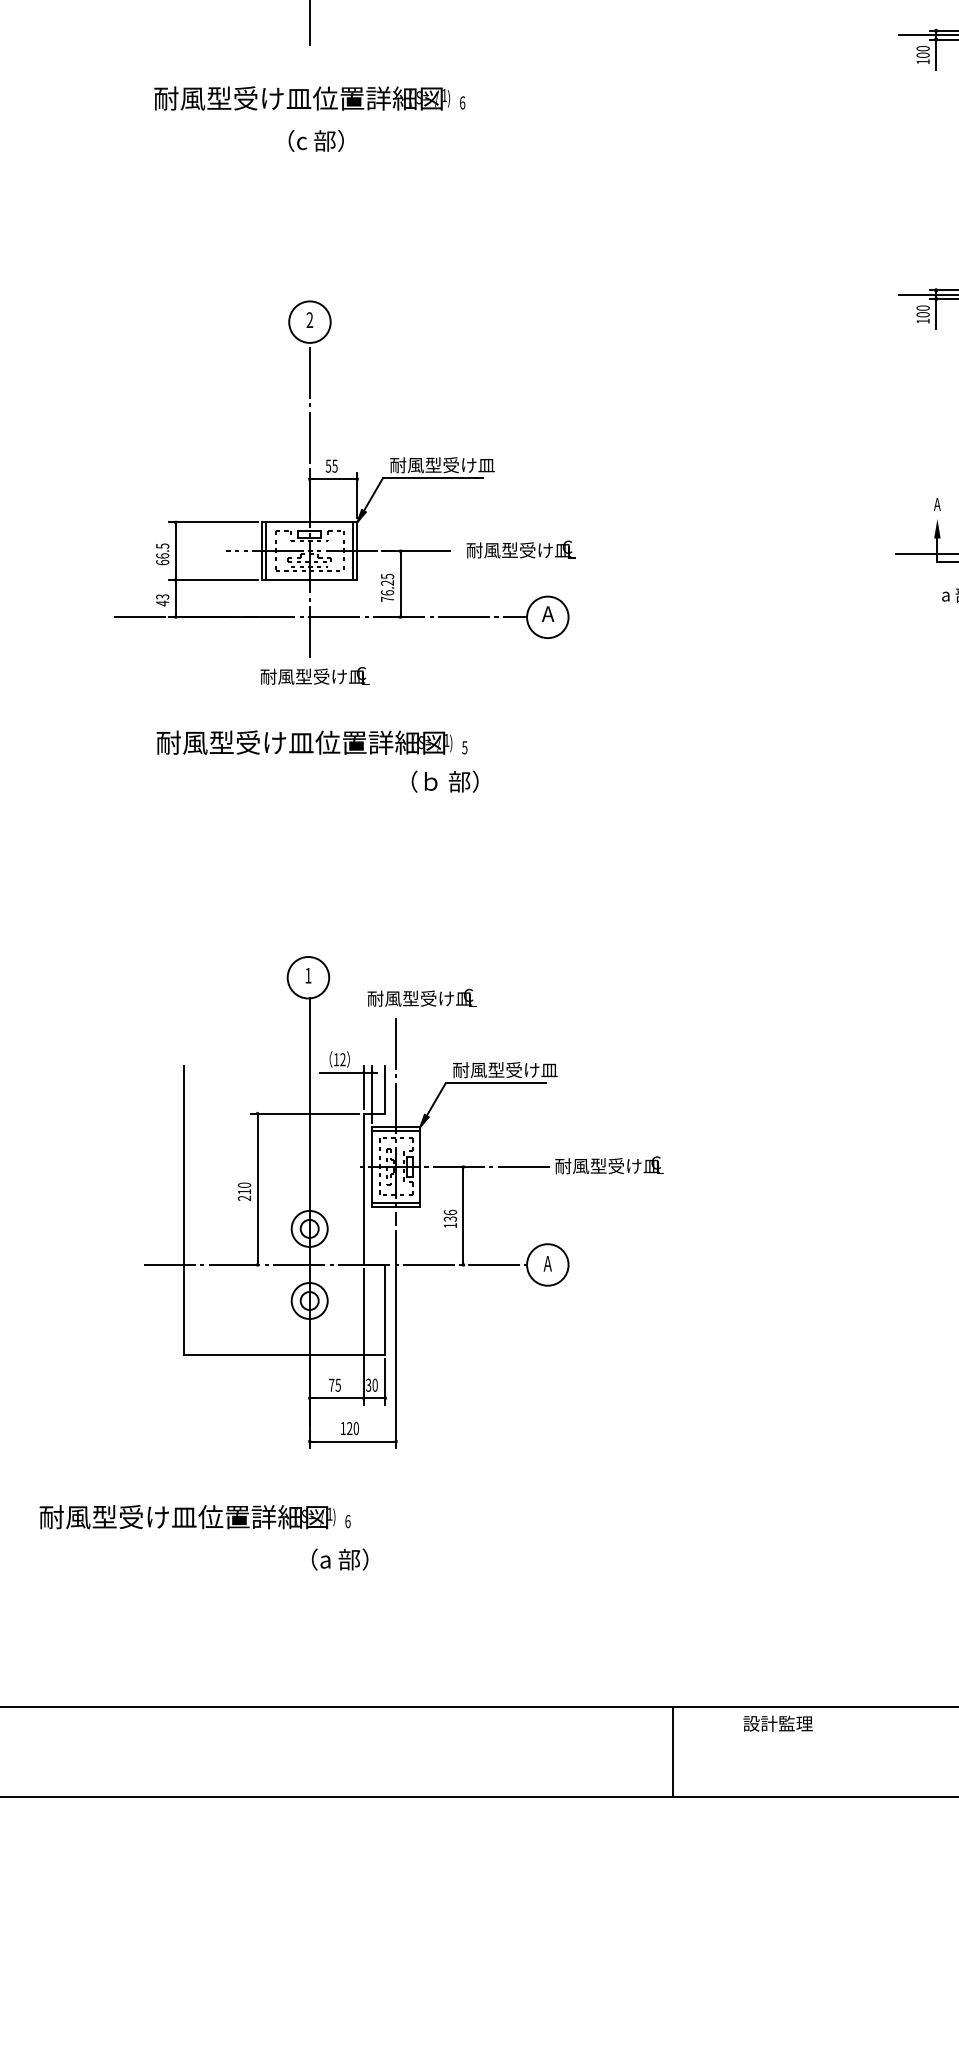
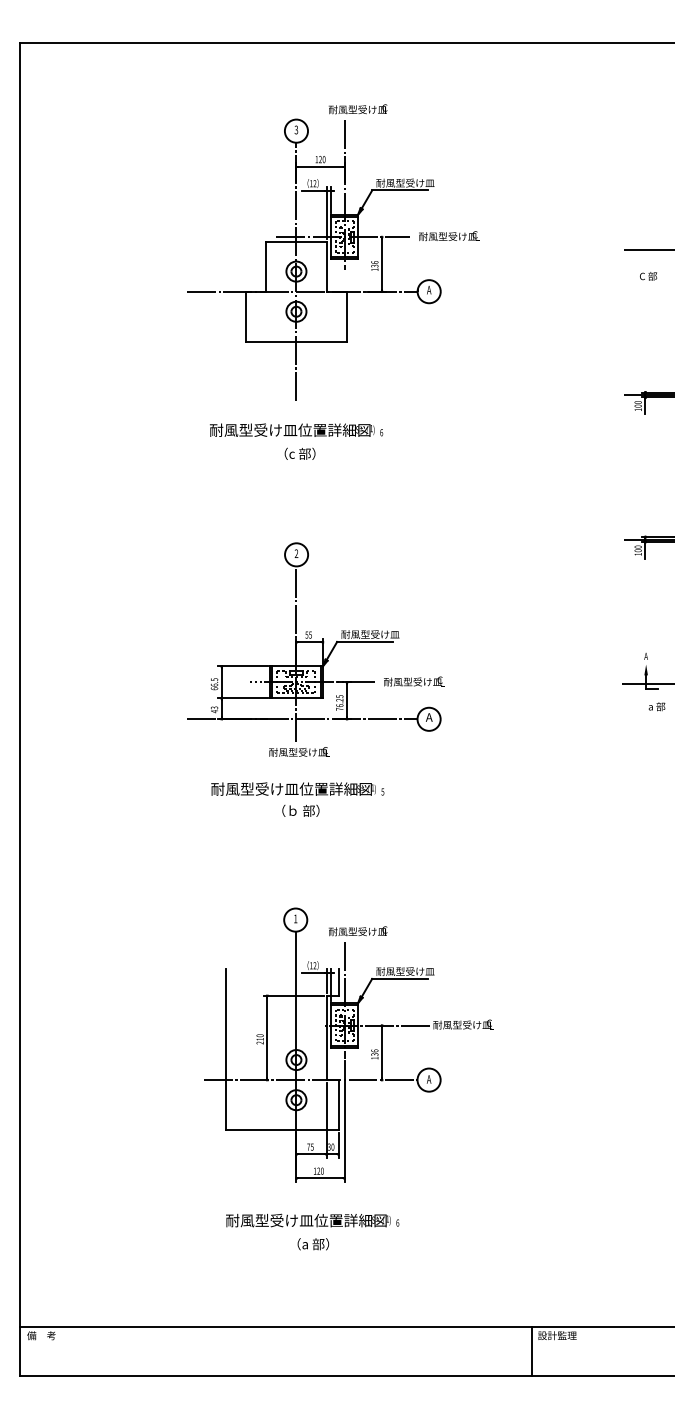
text: (444, 781) -> (300, 810), moved
text: (194, 1516) -> (312, 1220), moved
line: (672, 1752) -> (531, 1351), moved

